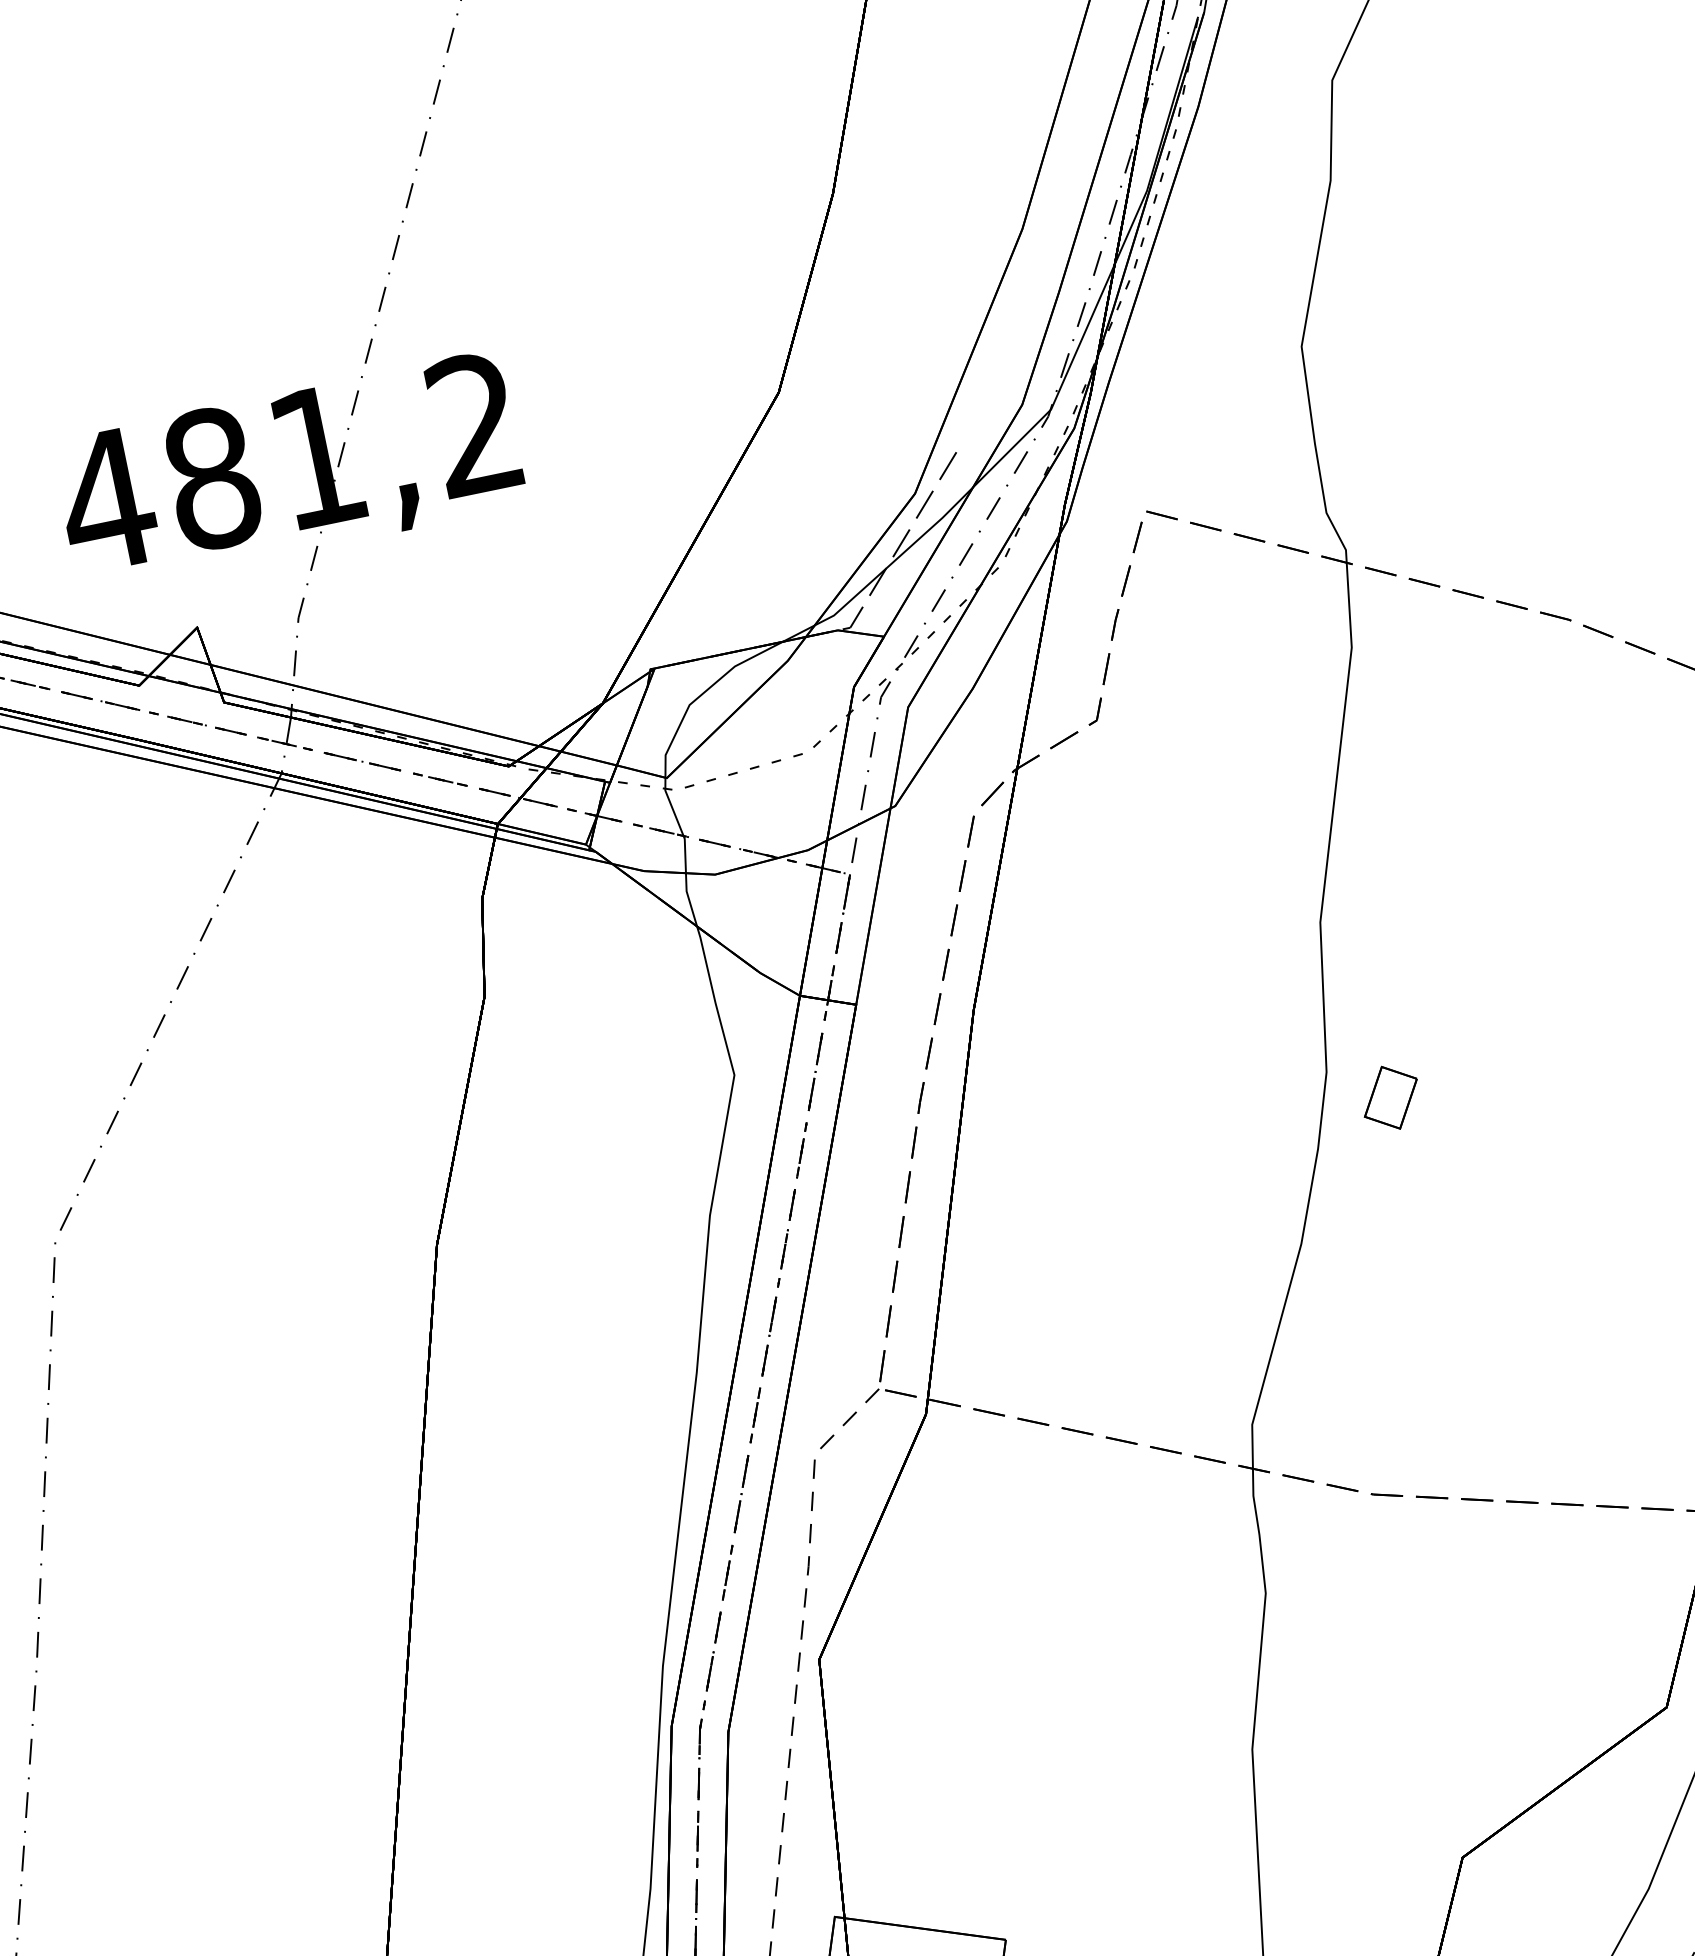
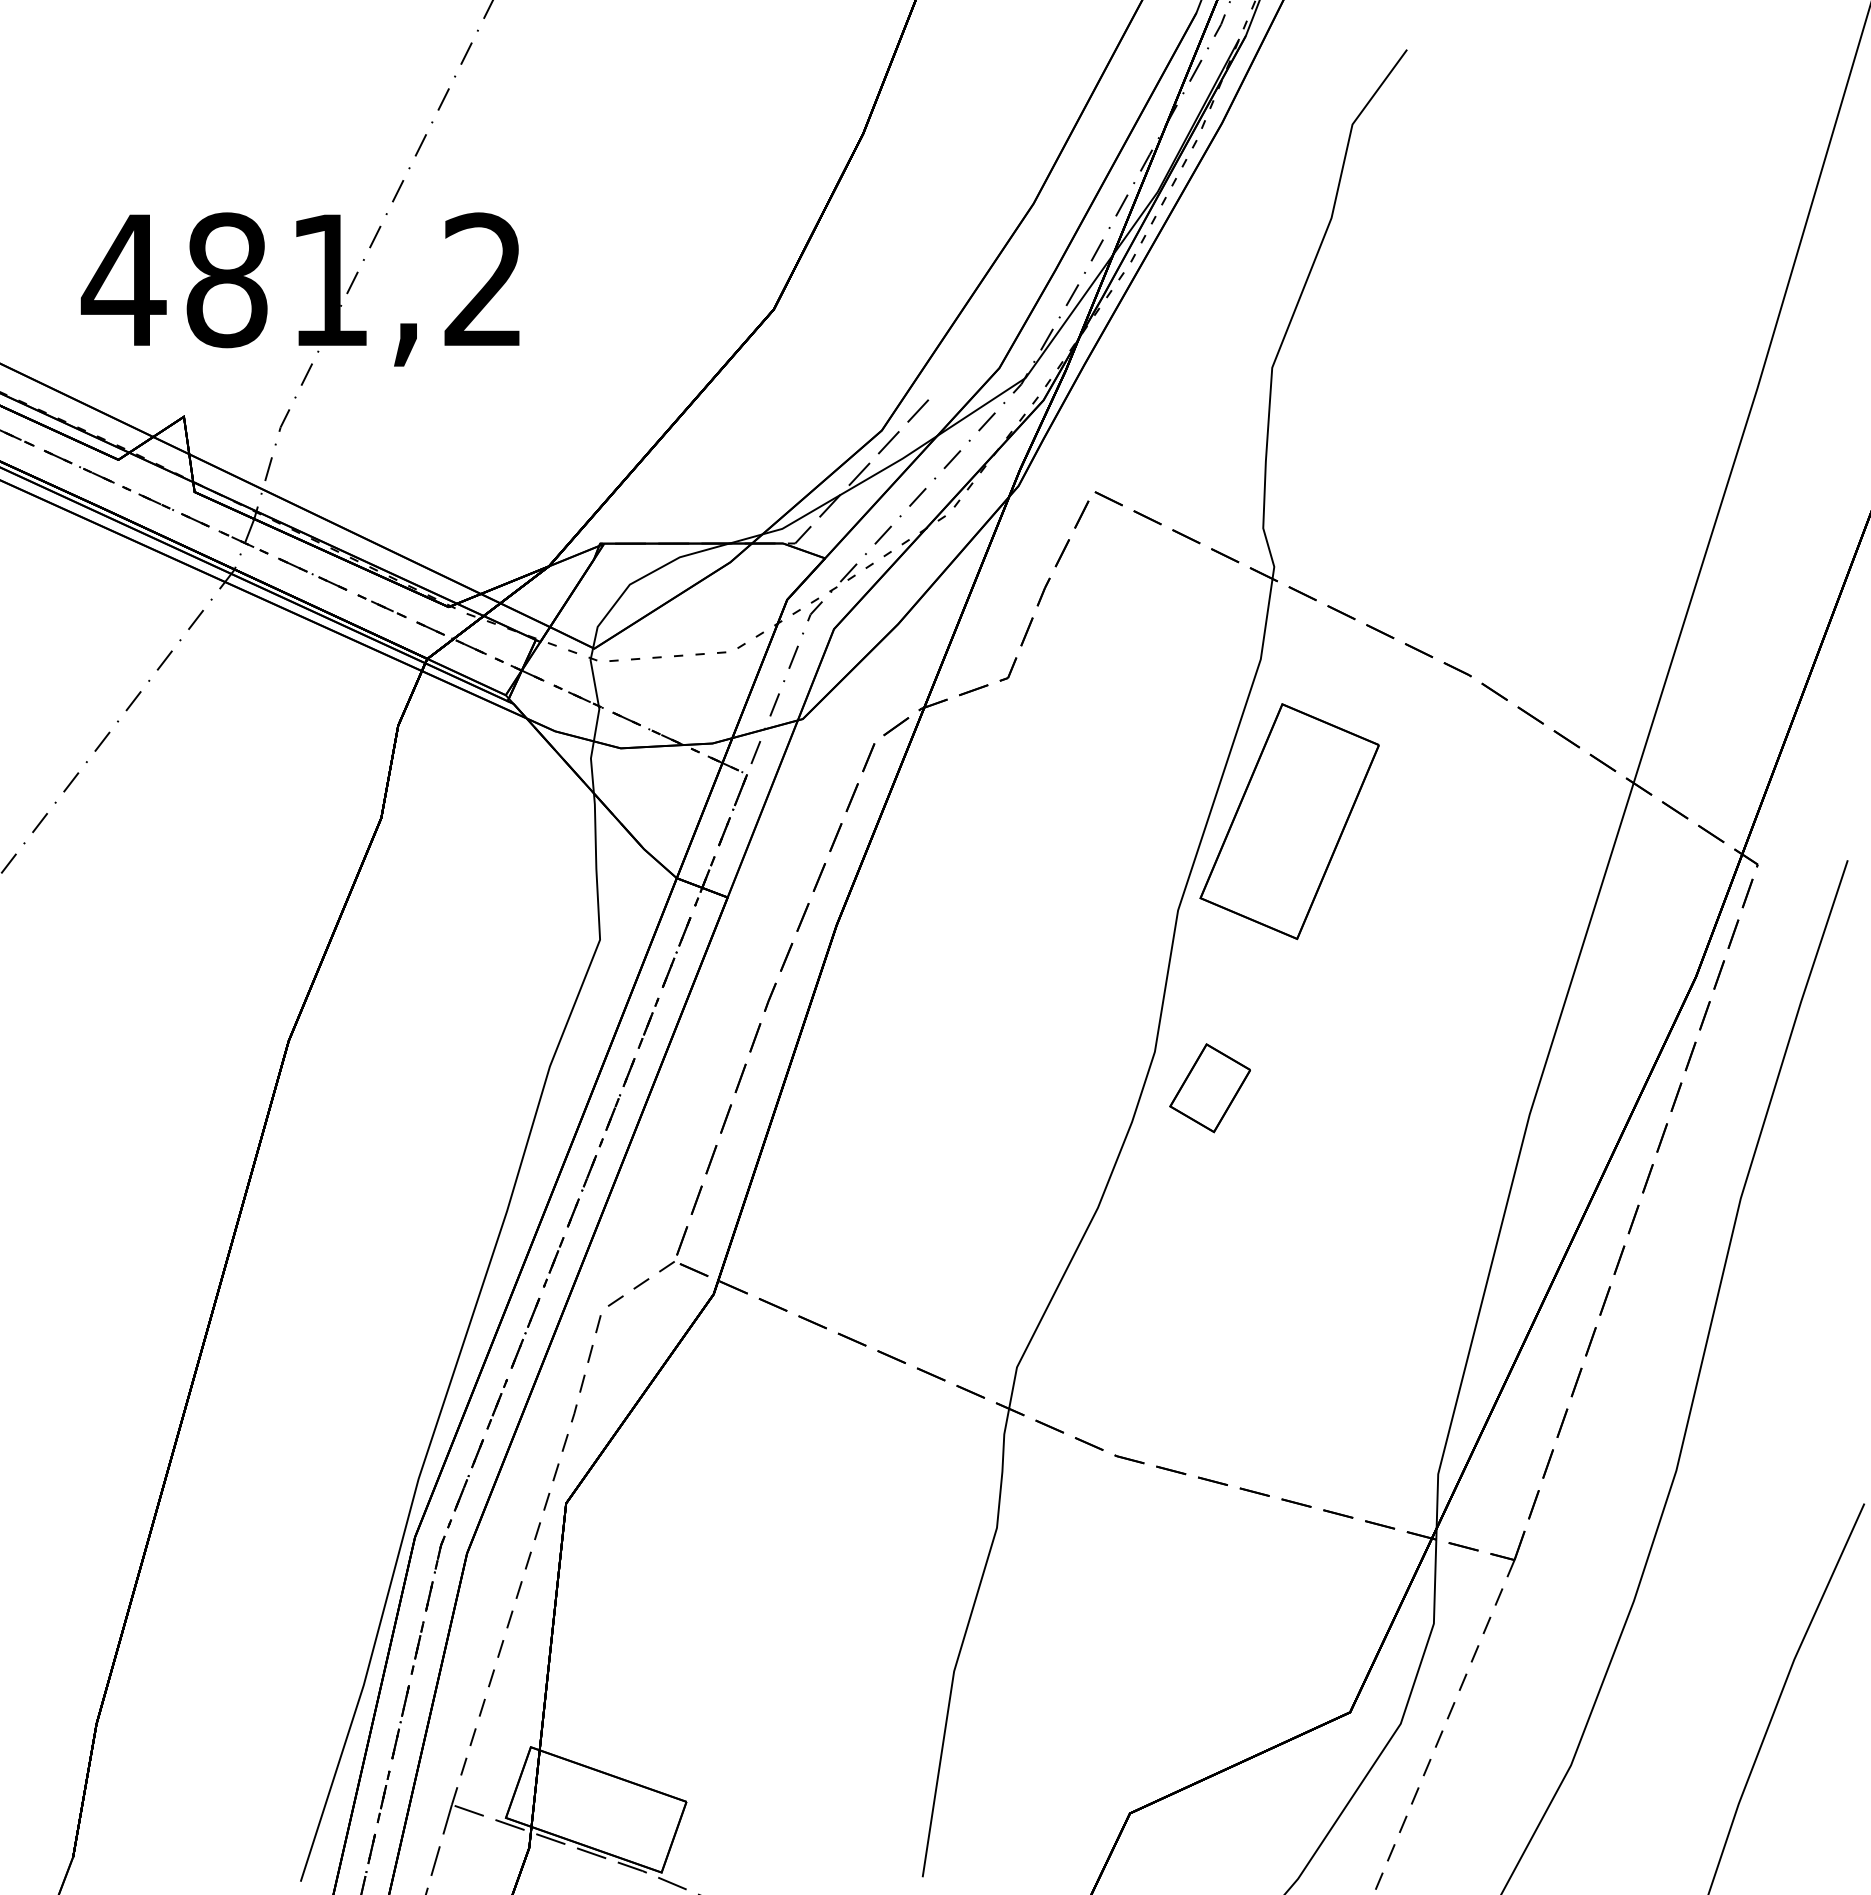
part: (1415, 807) -> (1289, 821), added
part: (1390, 1098) -> (1209, 1088), size x1.43

